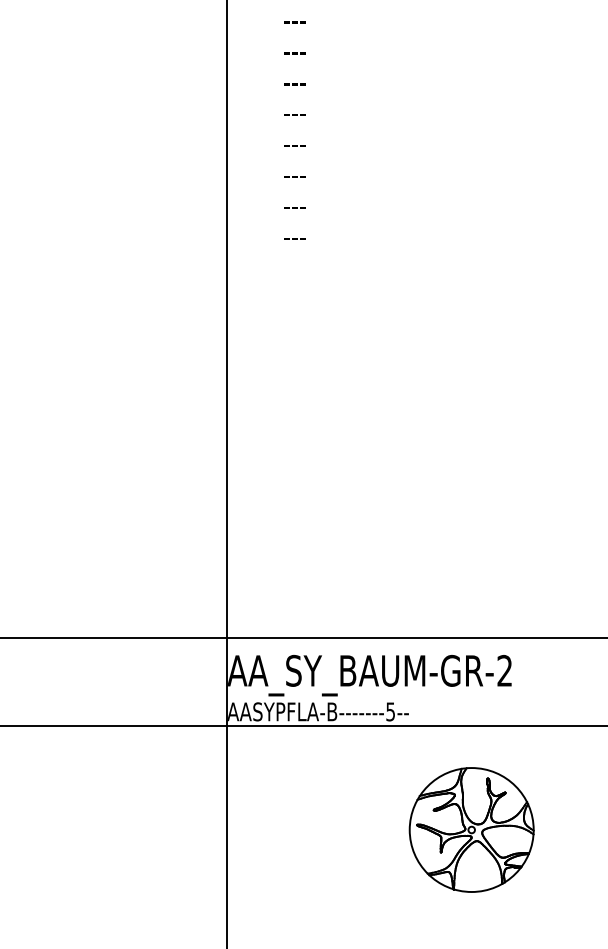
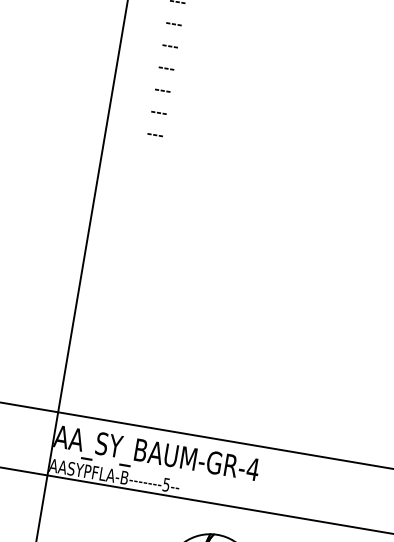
text: (504, 670) -> (252, 469), AA_SY_BAUM-GR-2 -> AA_SY_BAUM-GR-4

